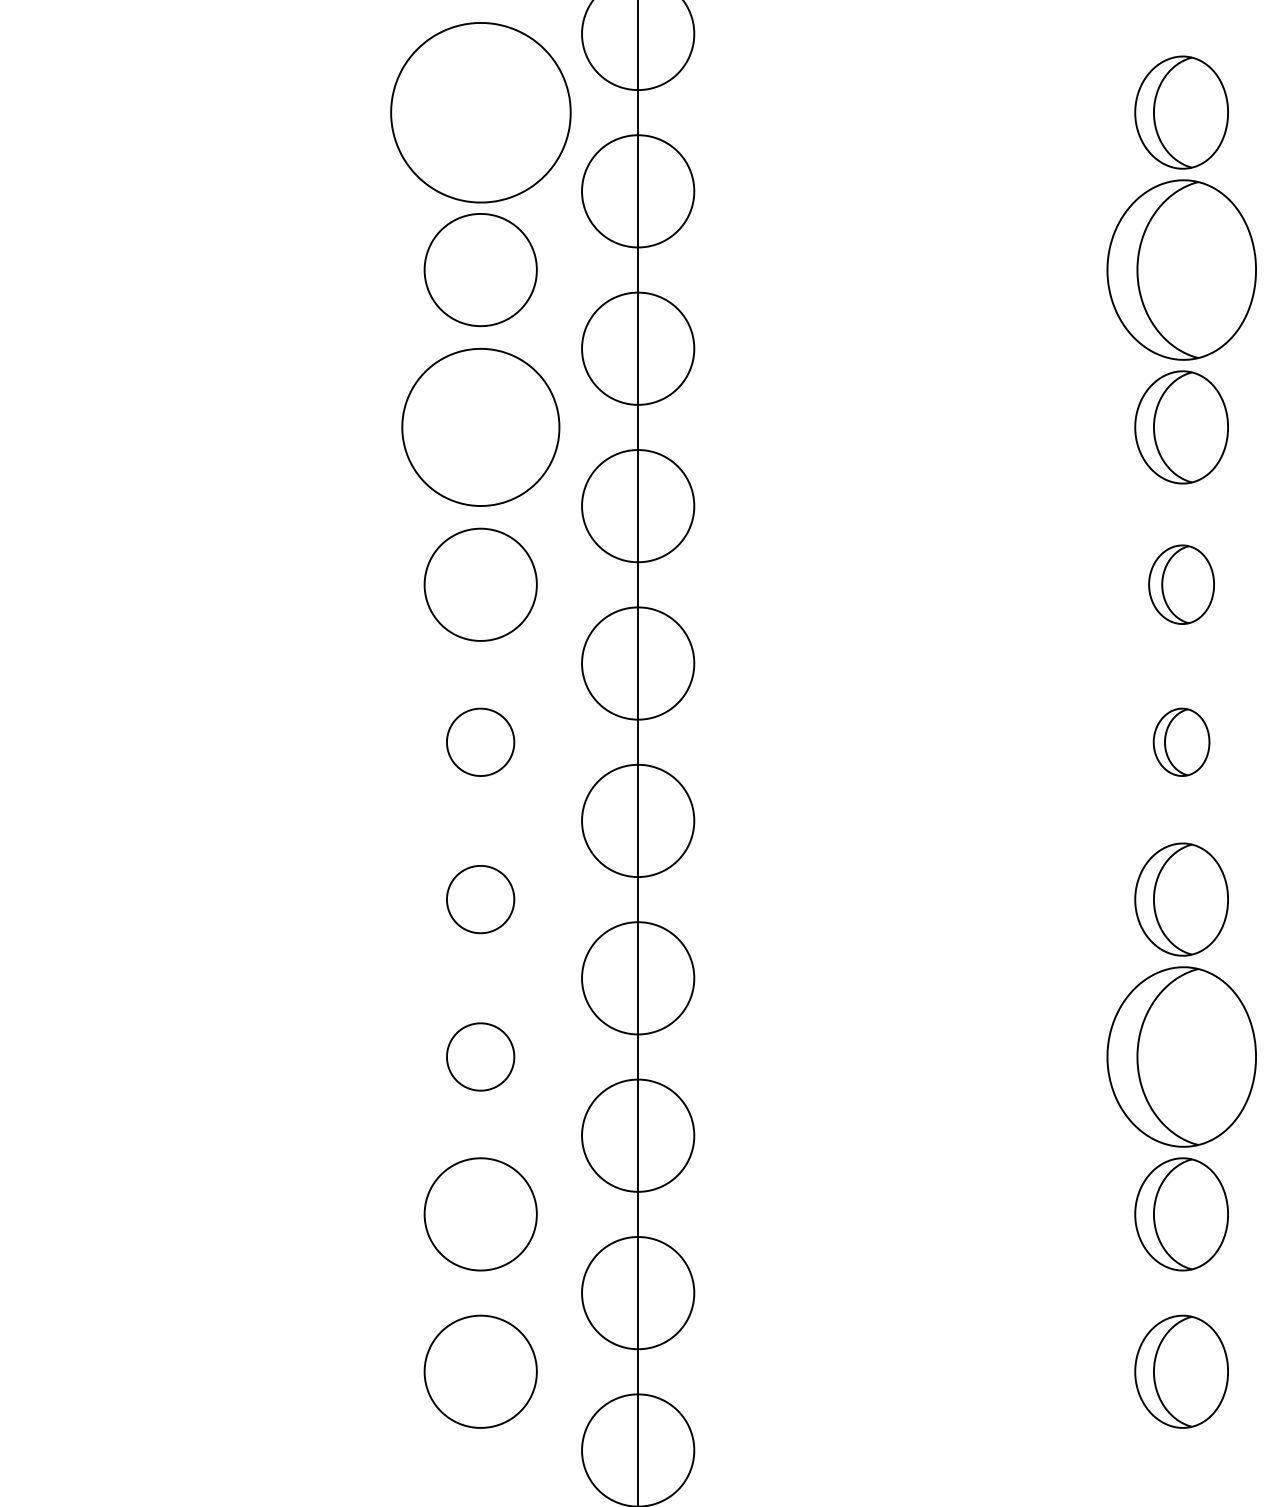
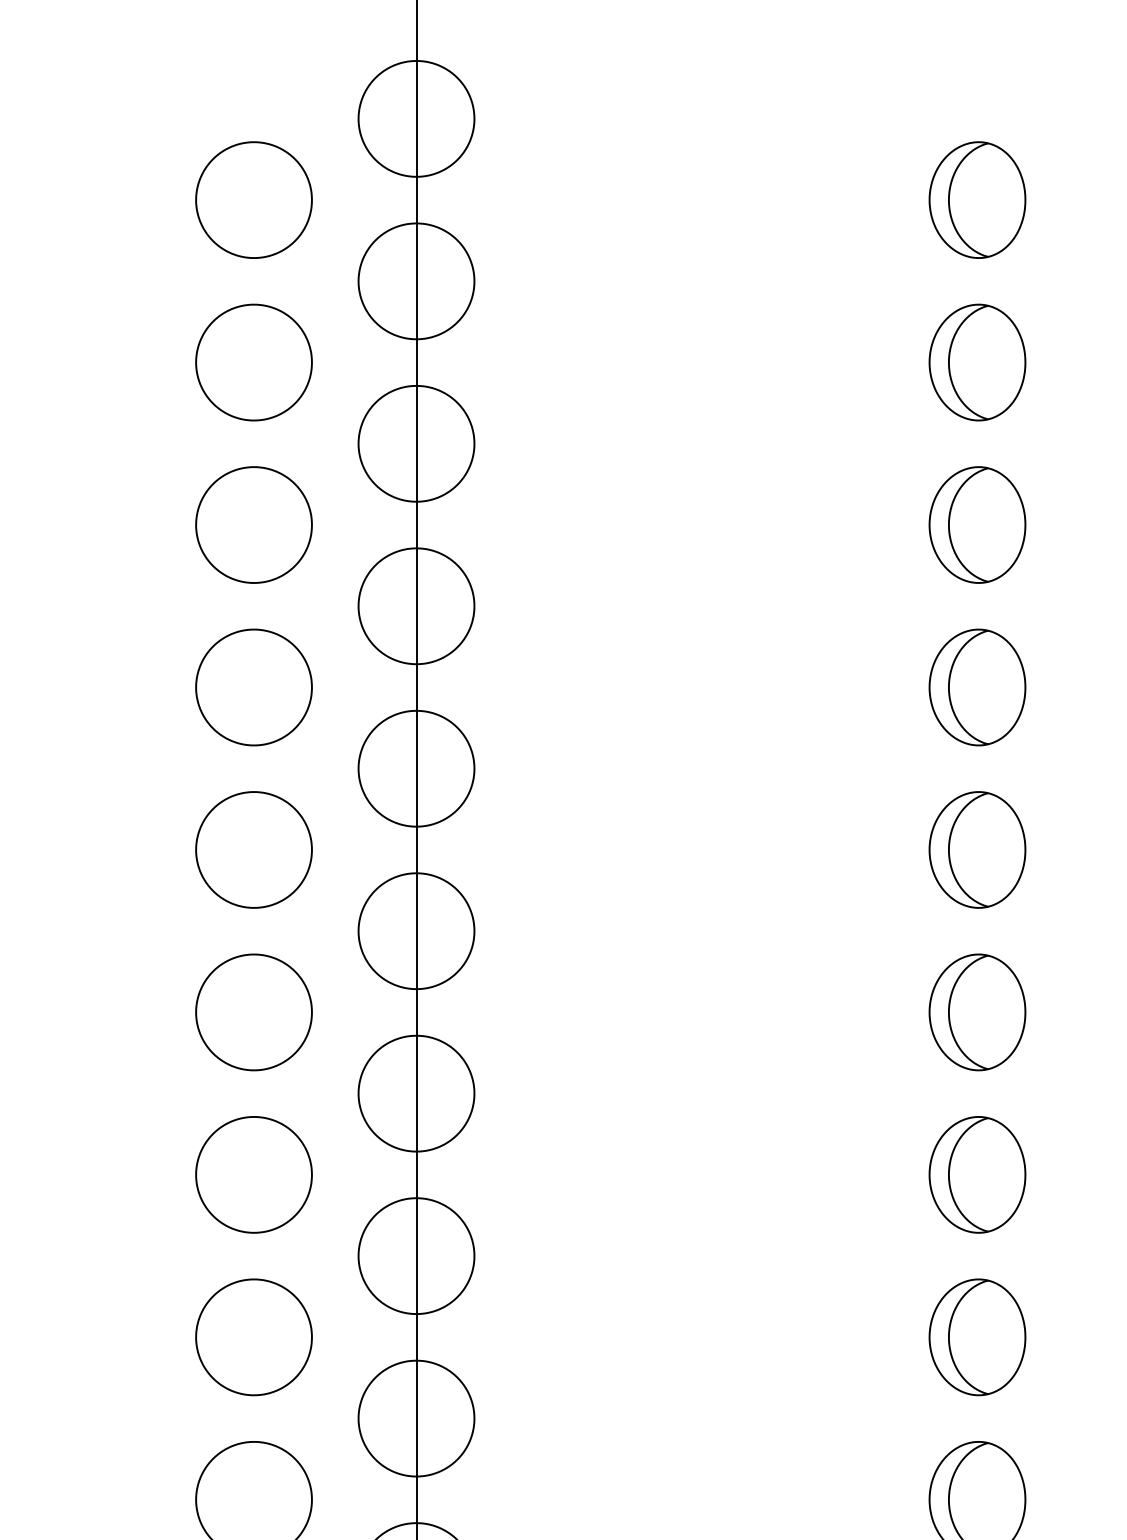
part: (480, 112) -> (253, 199), size x0.62
part: (1181, 269) -> (977, 362), size x0.62
part: (480, 427) -> (253, 525), size x0.71
part: (1181, 584) -> (977, 687), size x1.43
part: (480, 742) -> (253, 850), size x1.67
part: (1181, 742) -> (977, 850), size x1.67
part: (480, 899) -> (253, 1012), size x1.67
part: (480, 1056) -> (253, 1174), size x1.67
part: (1181, 1056) -> (977, 1174), size x0.62

